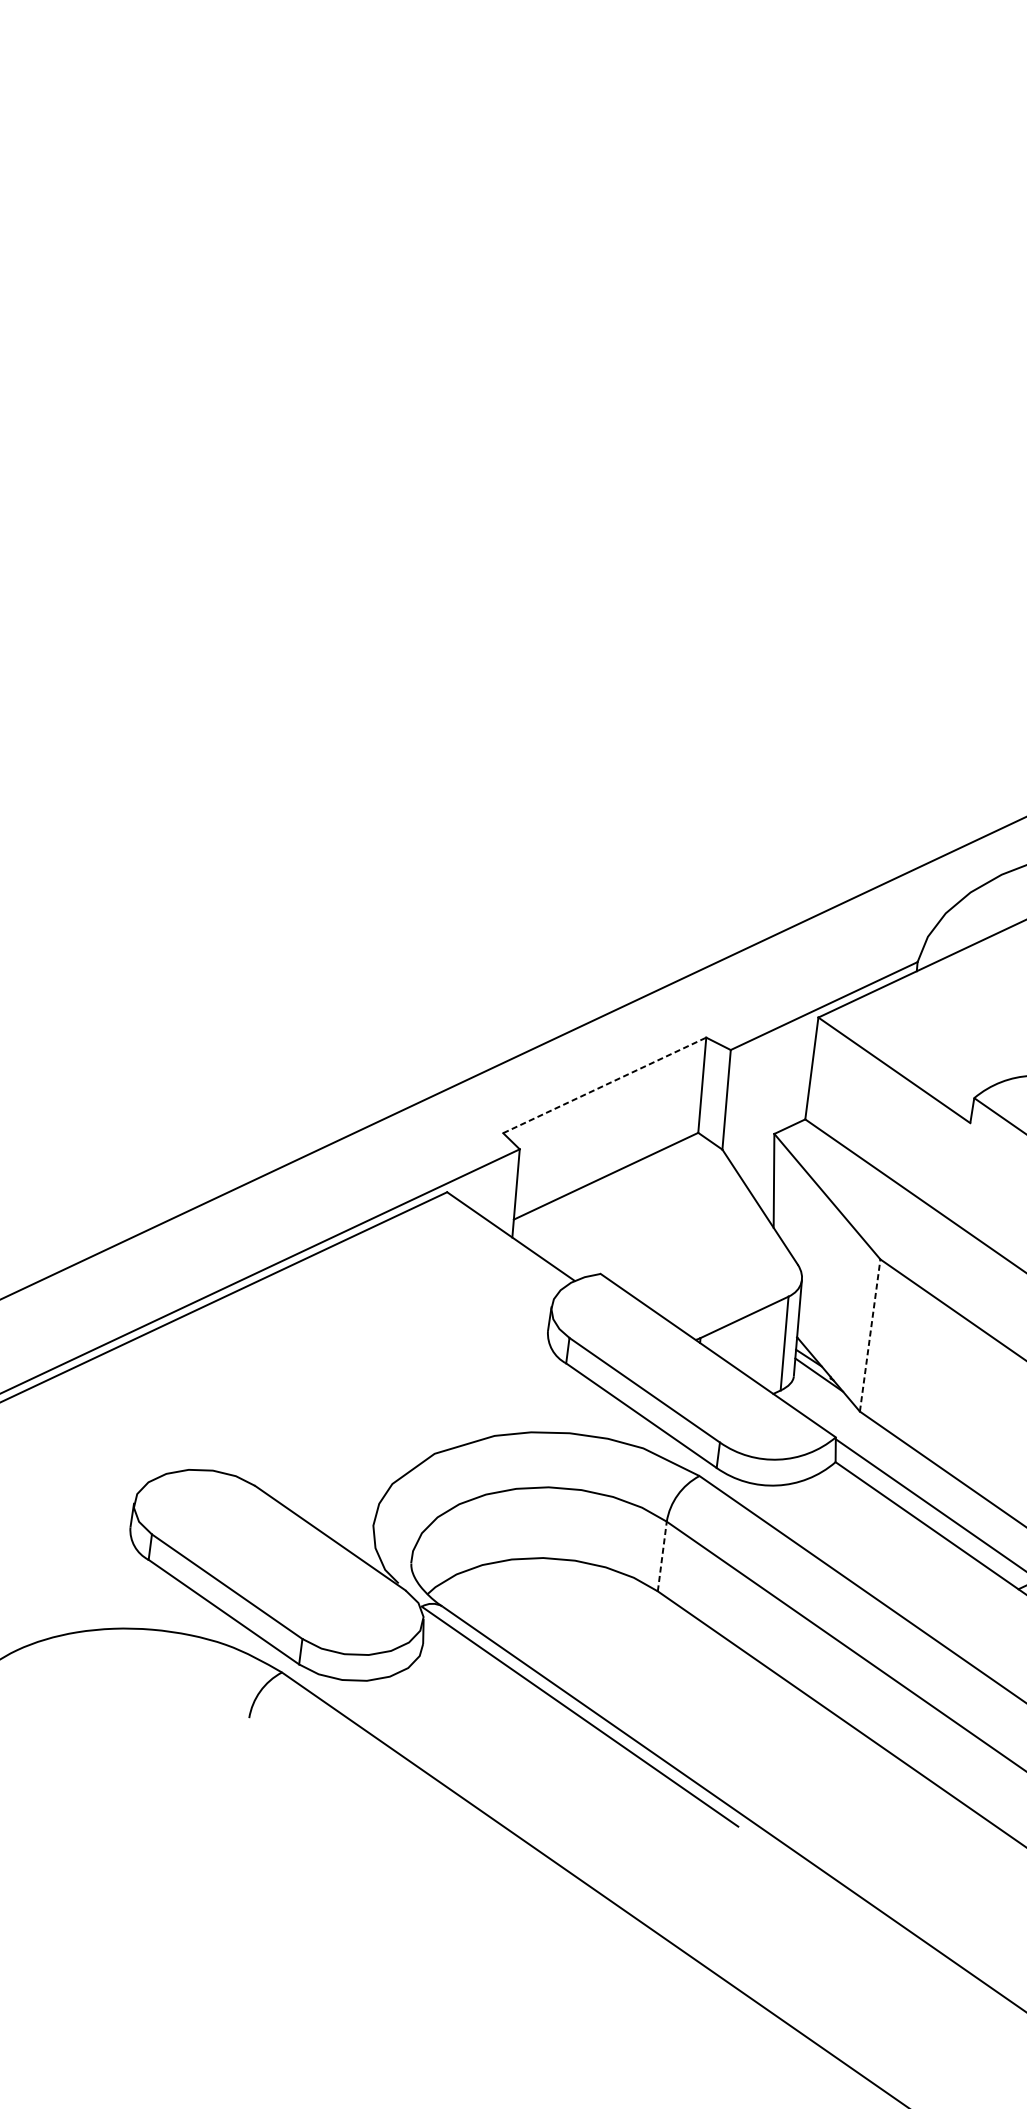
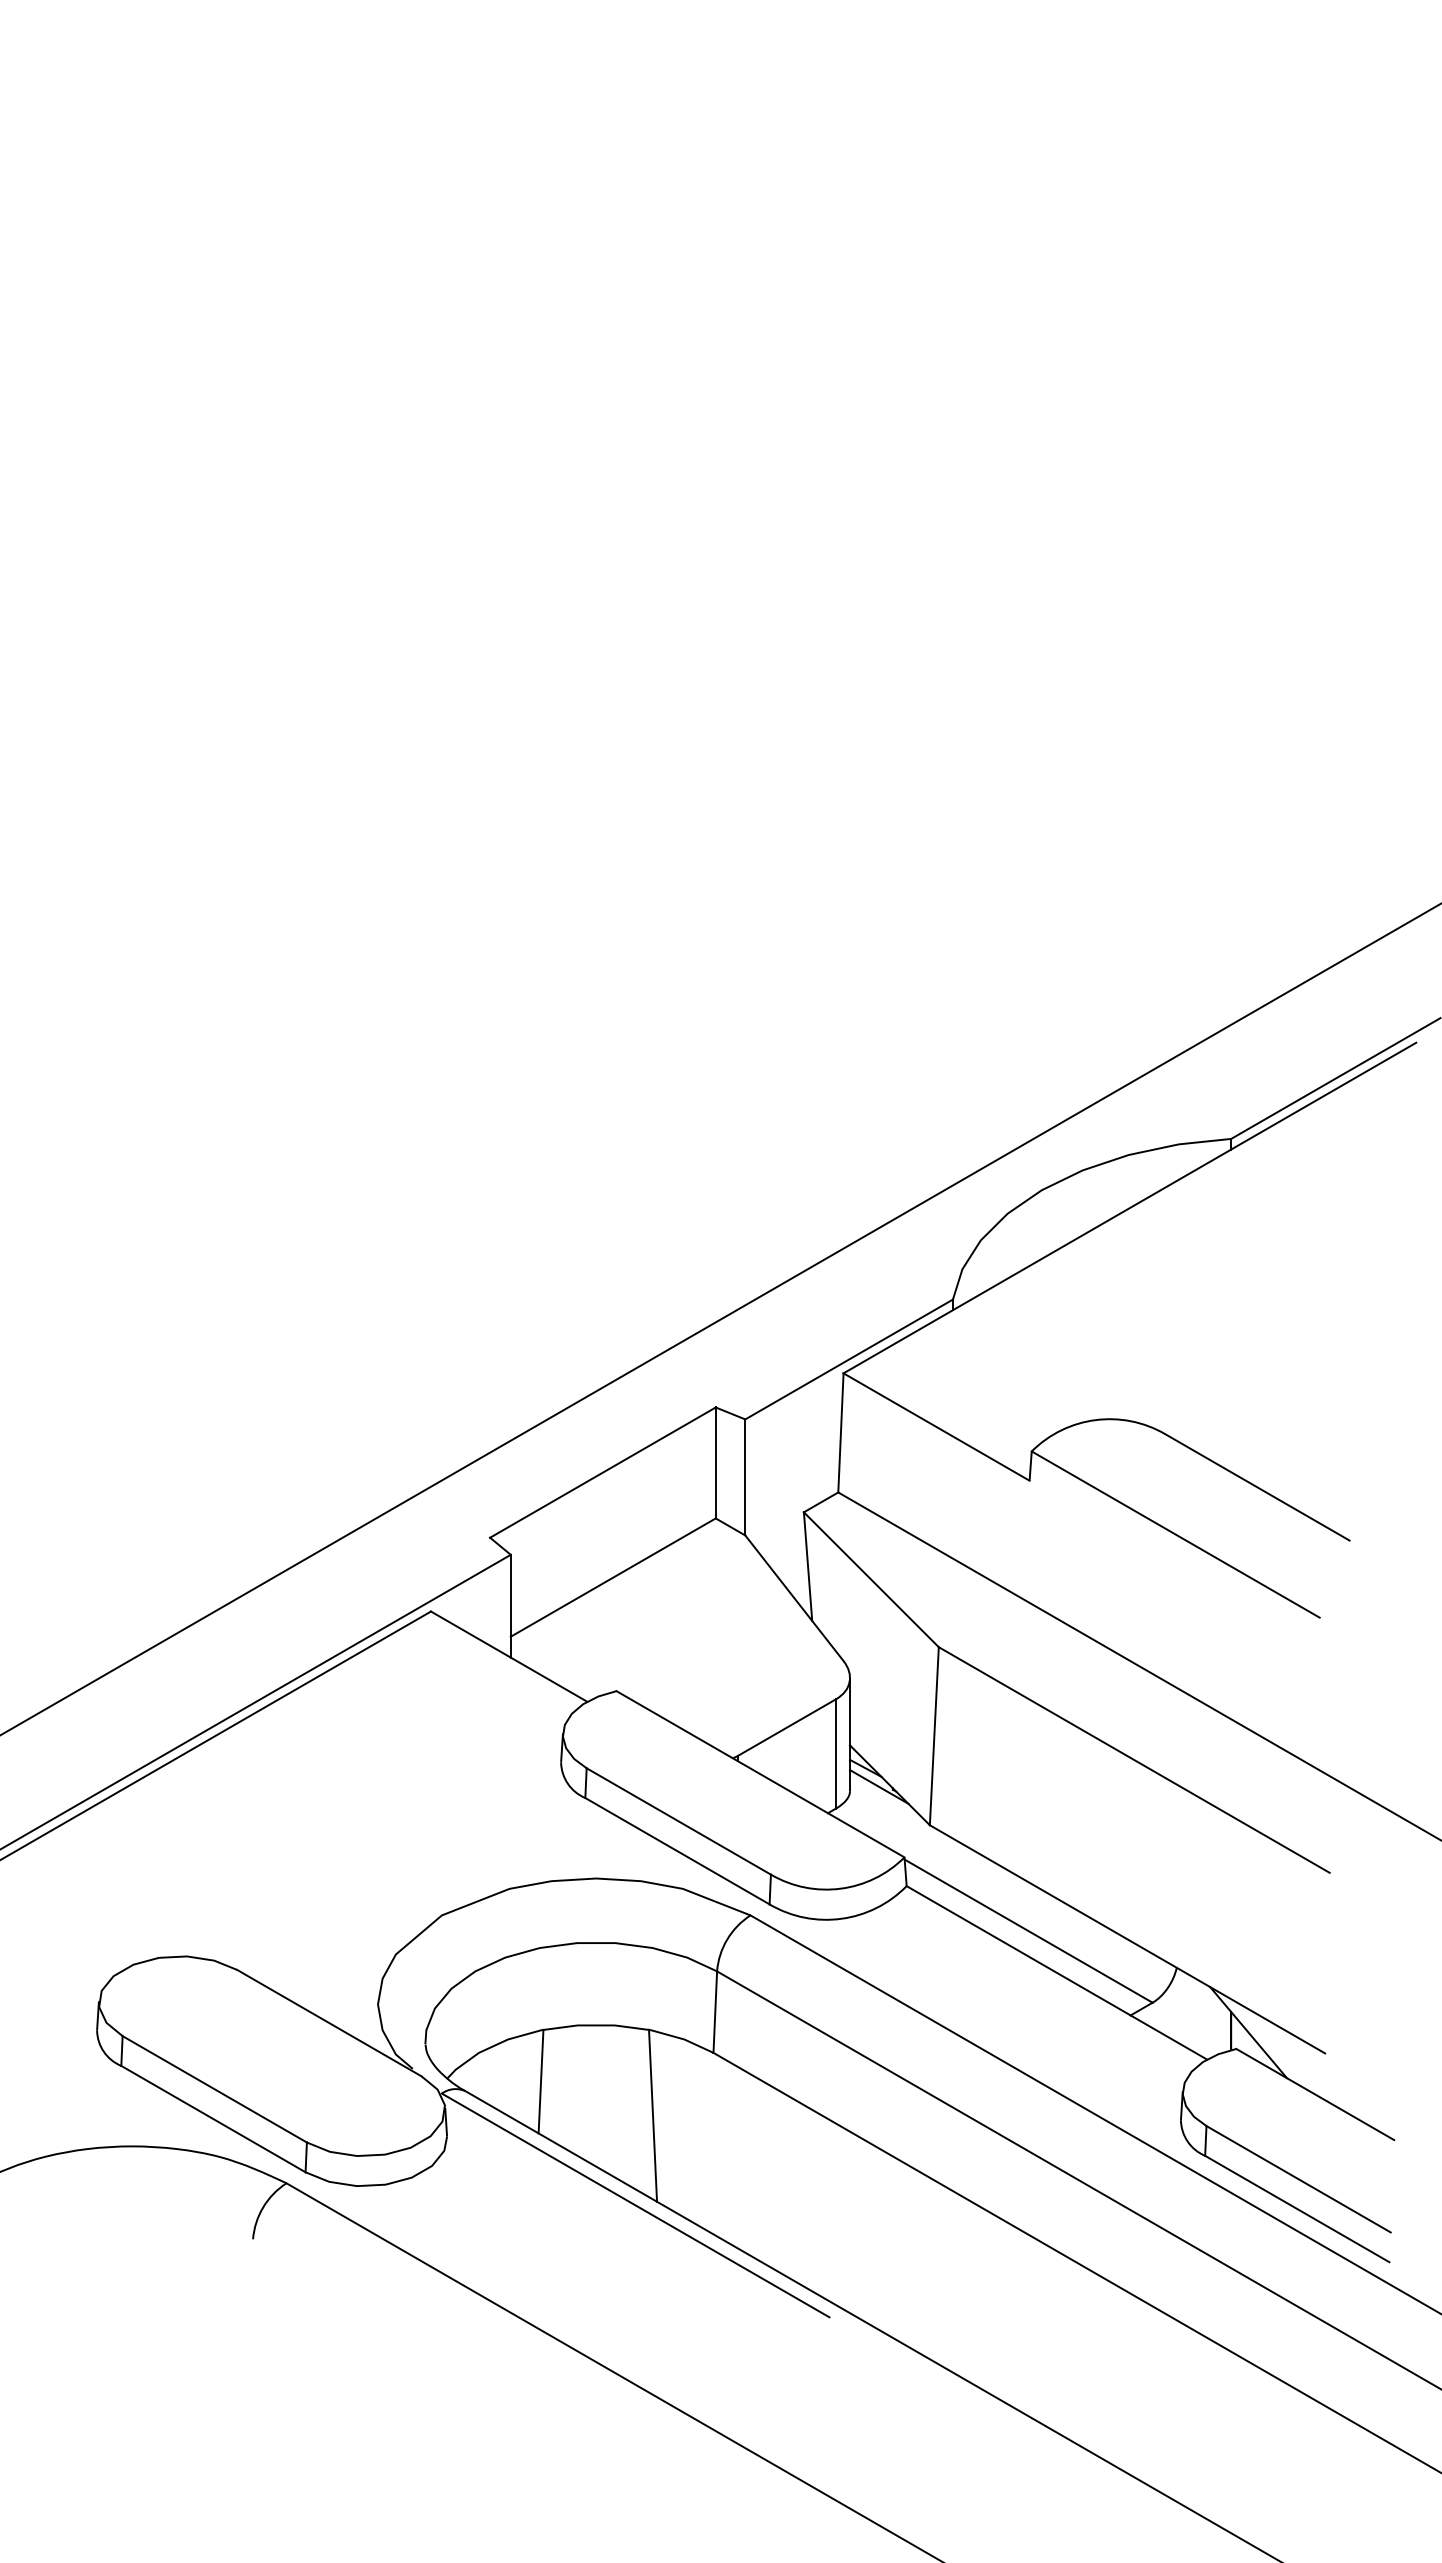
line: (605, 1085) -> (603, 1472), dashed -> solid
line: (870, 1334) -> (934, 1735), dashed -> solid
line: (662, 1556) -> (715, 2012), dashed -> solid
line: (507, 1603) -> (540, 2081), added
line: (601, 1640) -> (653, 2115), added

